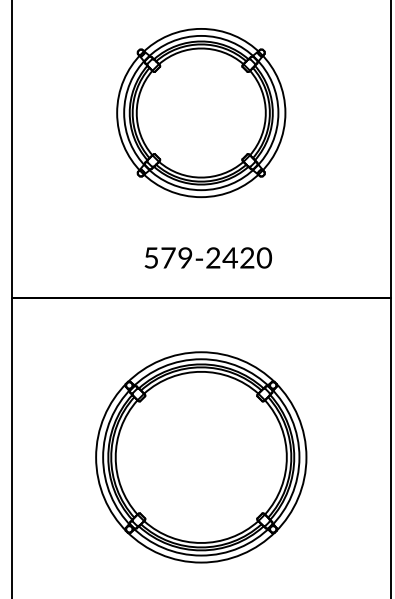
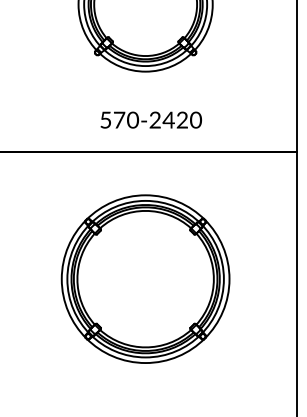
text: (184, 258) -> (132, 120), 579-2420 -> 570-2420

